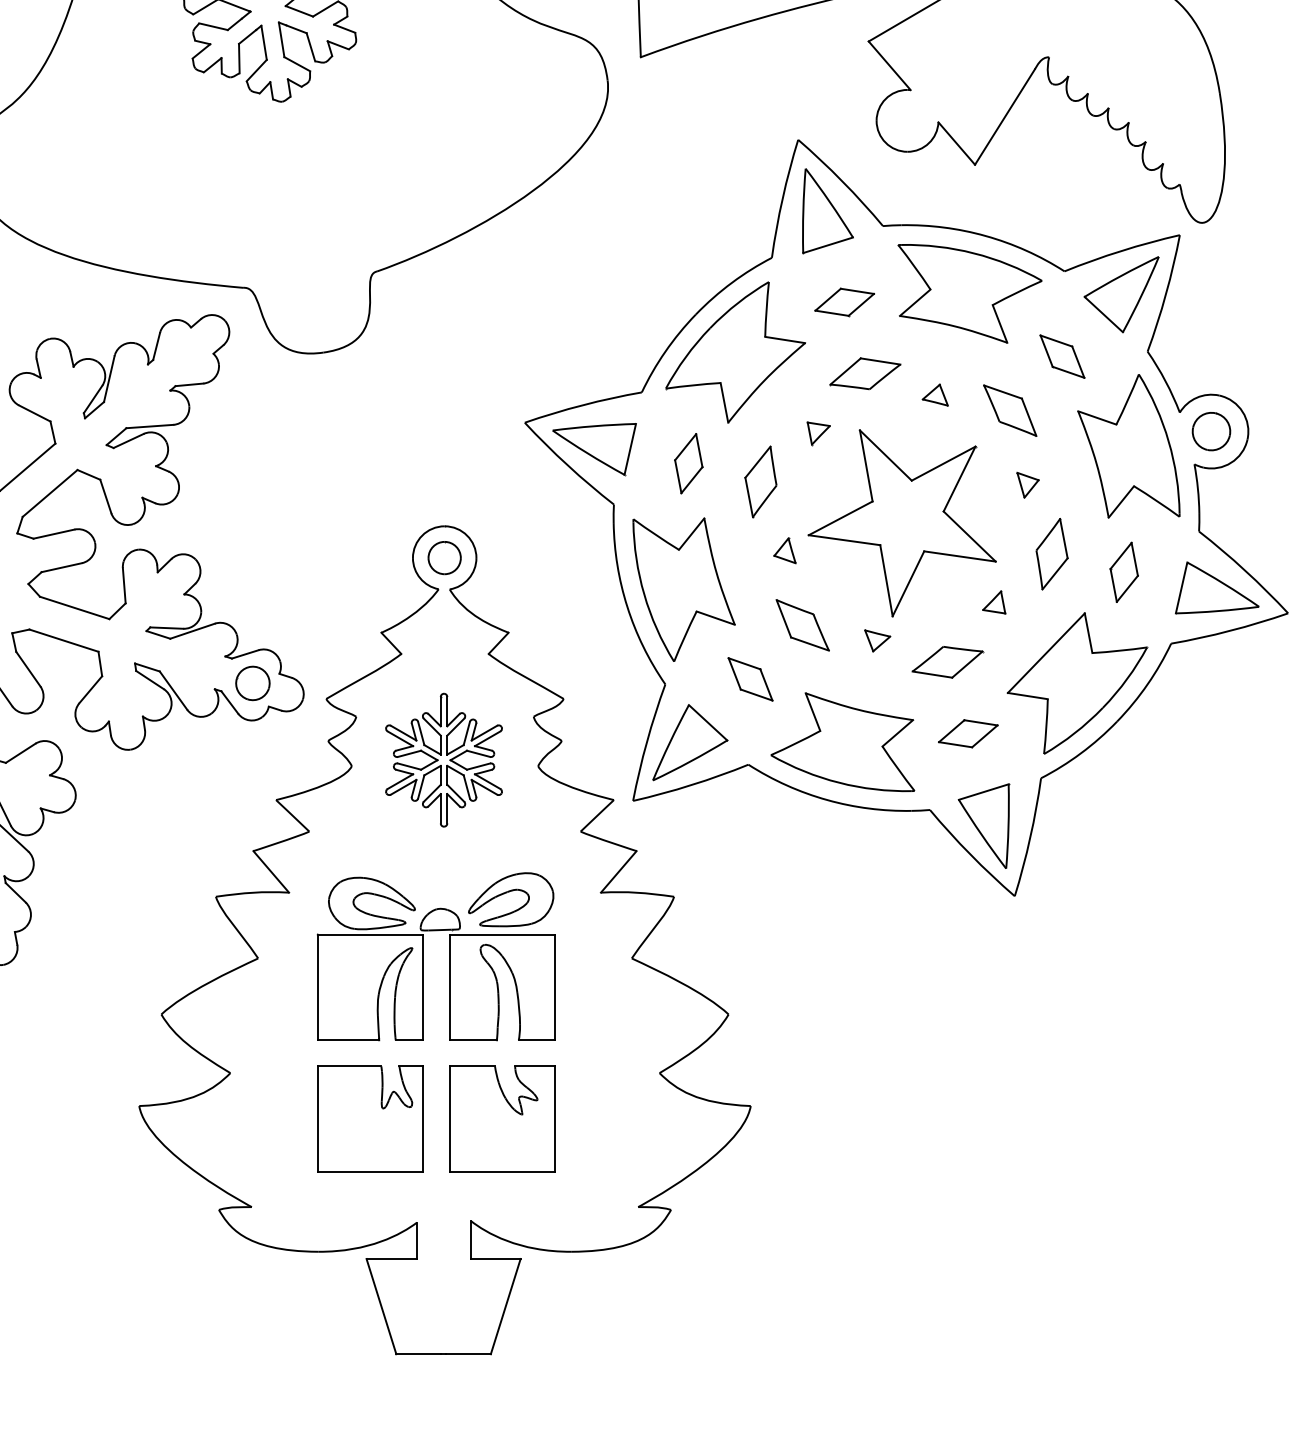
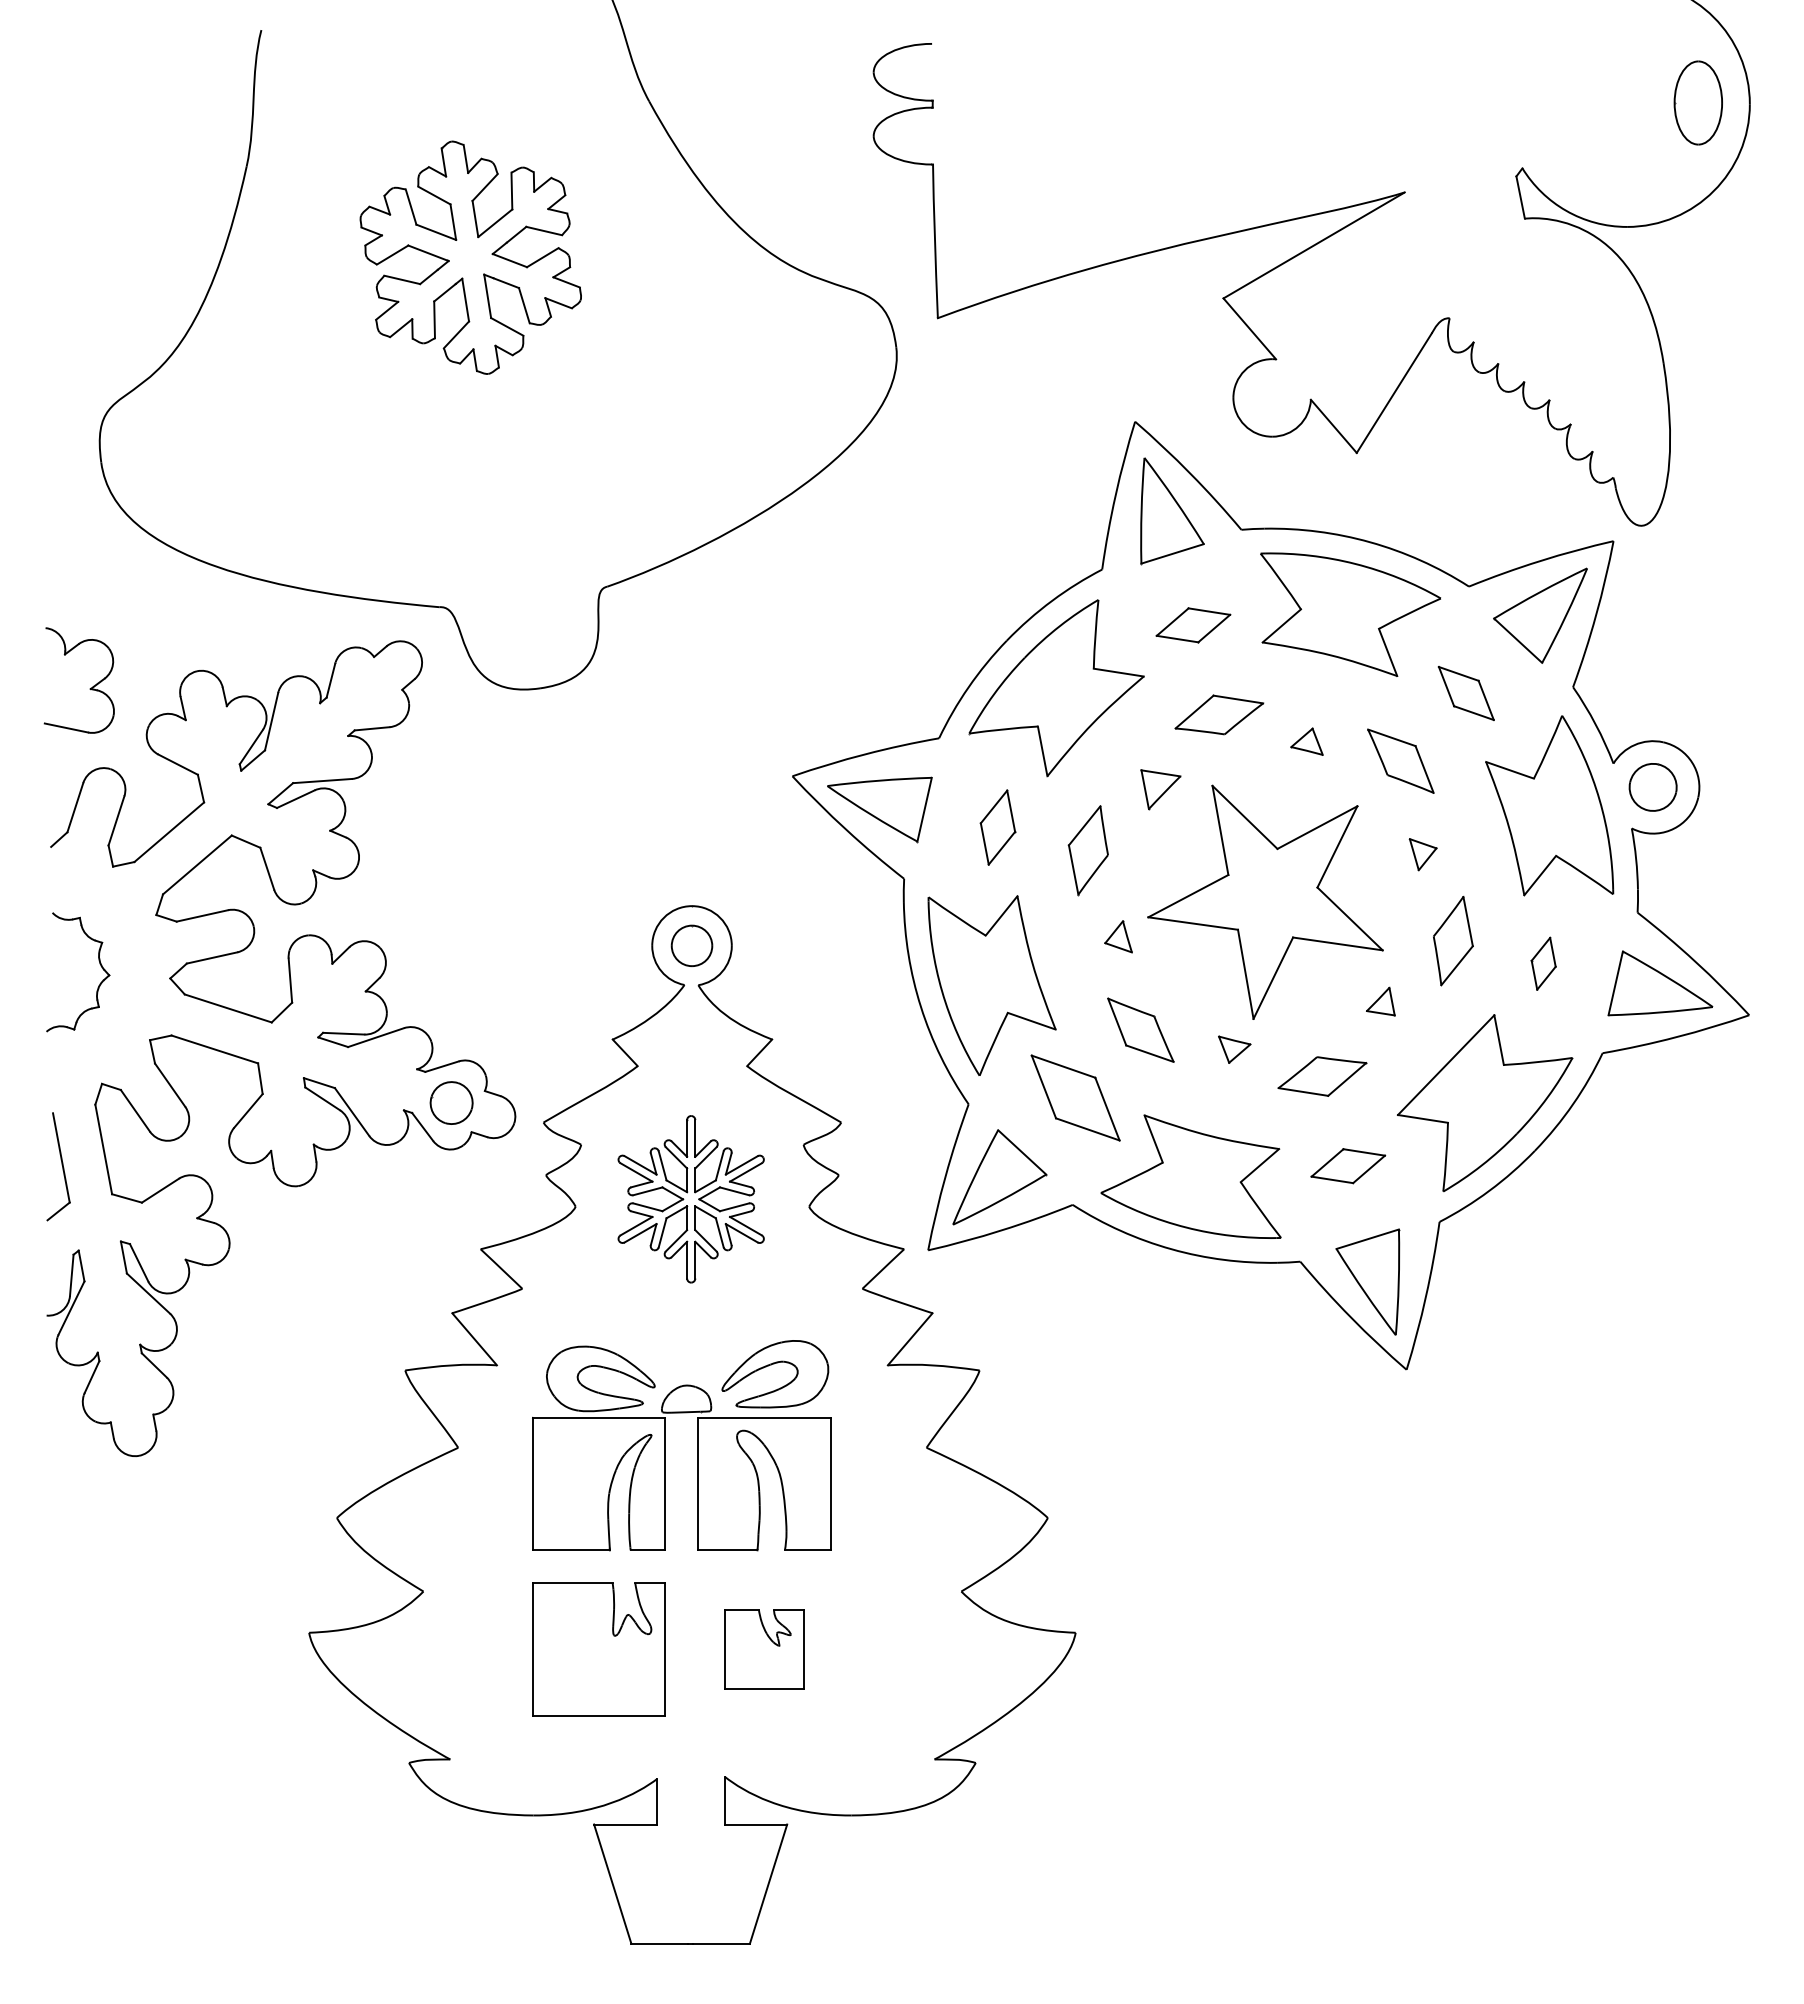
part: (818, 434) -> (1160, 790), size x1.4
part: (1124, 572) -> (1543, 963), size x0.7
part: (749, 678) -> (1074, 1097), size x1.6
part: (502, 1119) -> (764, 1649), size x0.6

